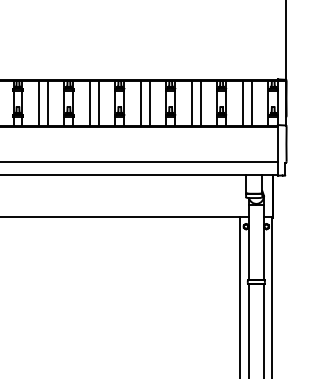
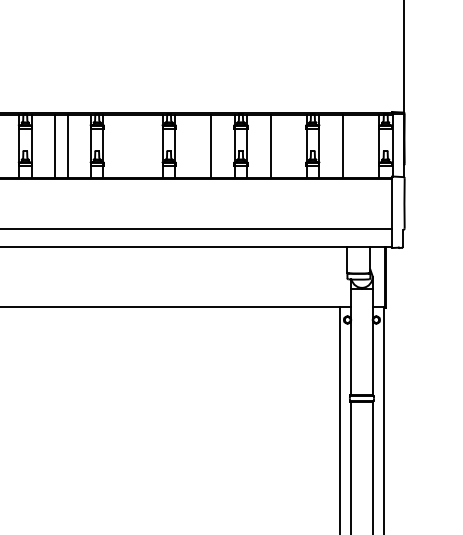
line: (89, 103) -> (126, 146), removed
line: (98, 103) -> (138, 146), removed
line: (140, 103) -> (198, 146), removed
line: (200, 103) -> (283, 146), removed
line: (251, 103) -> (355, 146), removed

